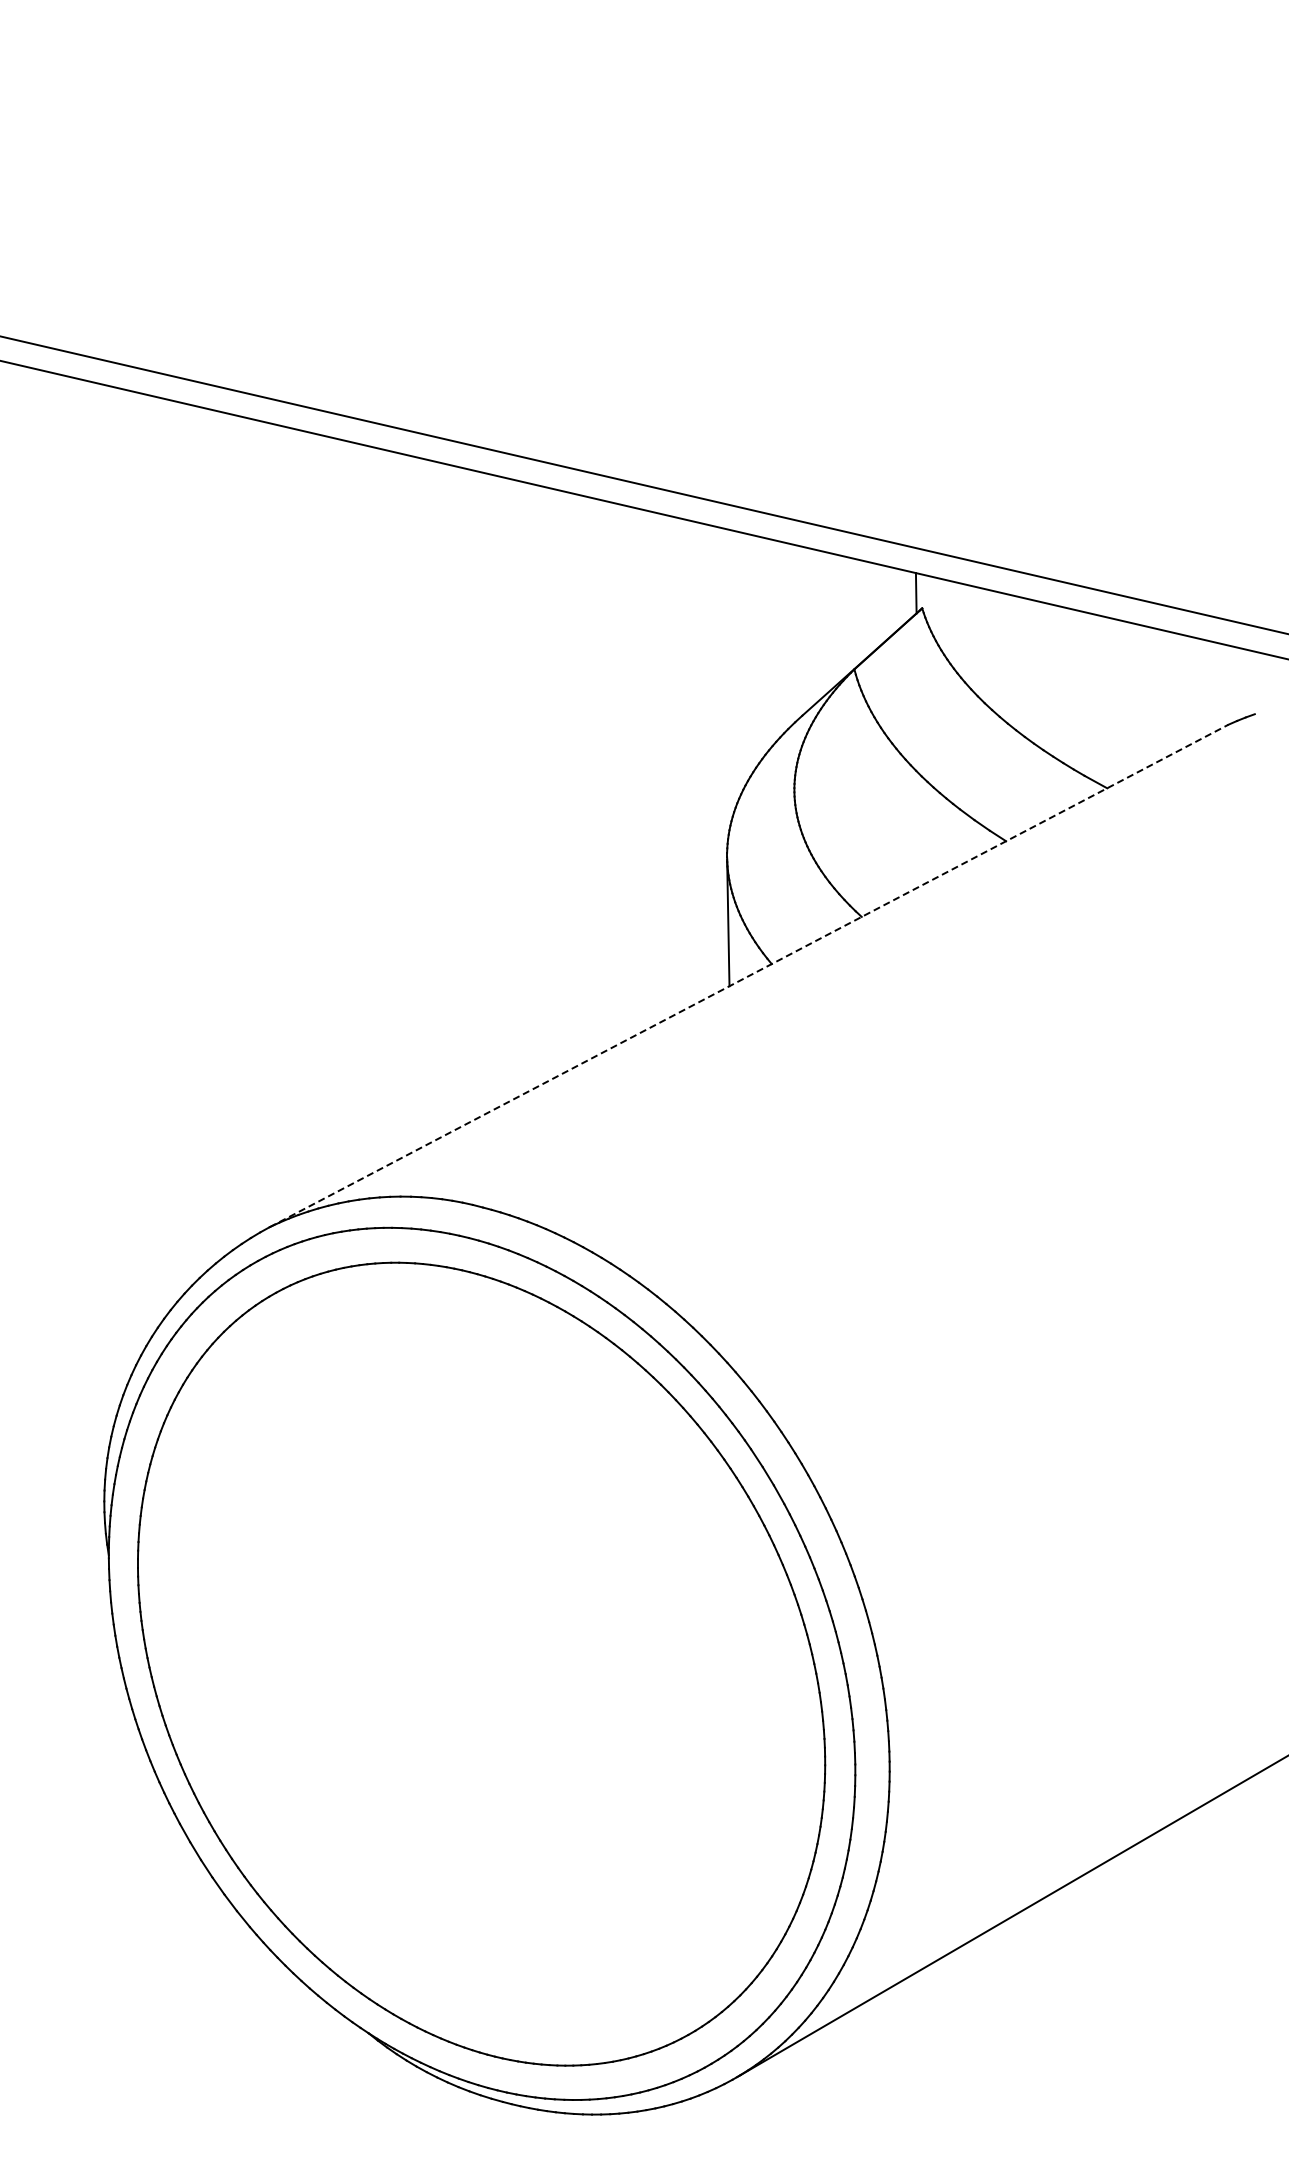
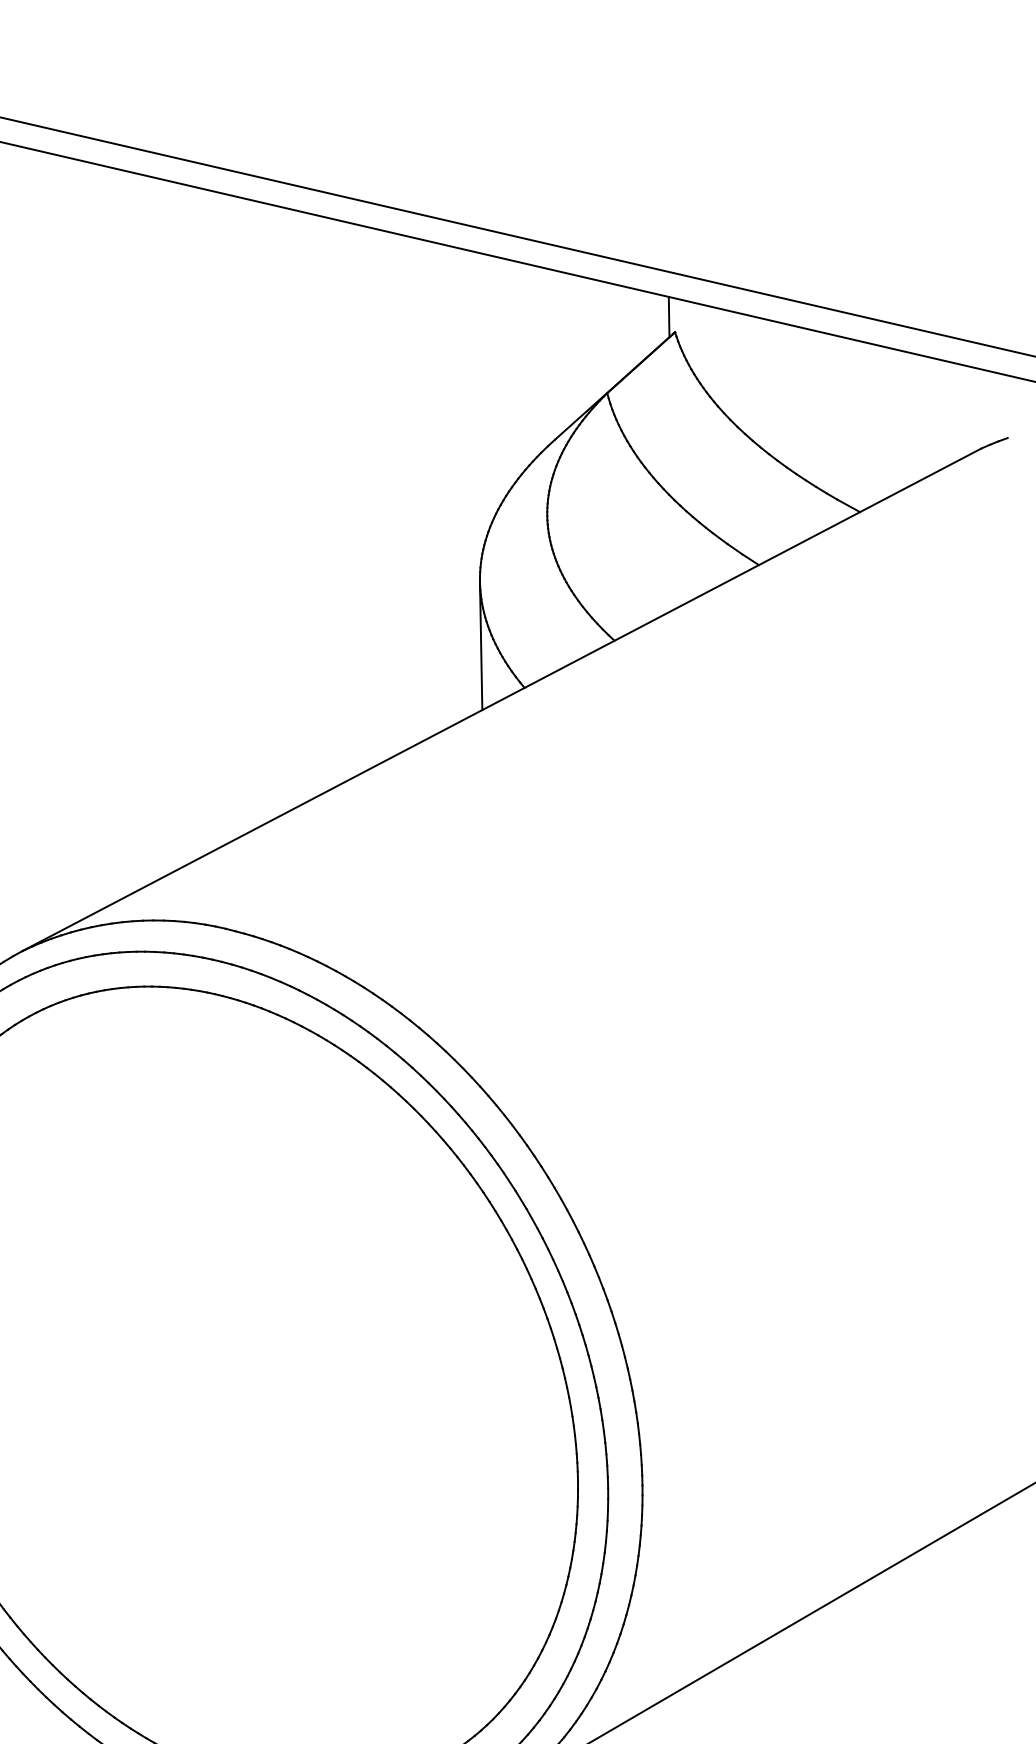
line: (749, 975) -> (502, 699), dashed -> solid

